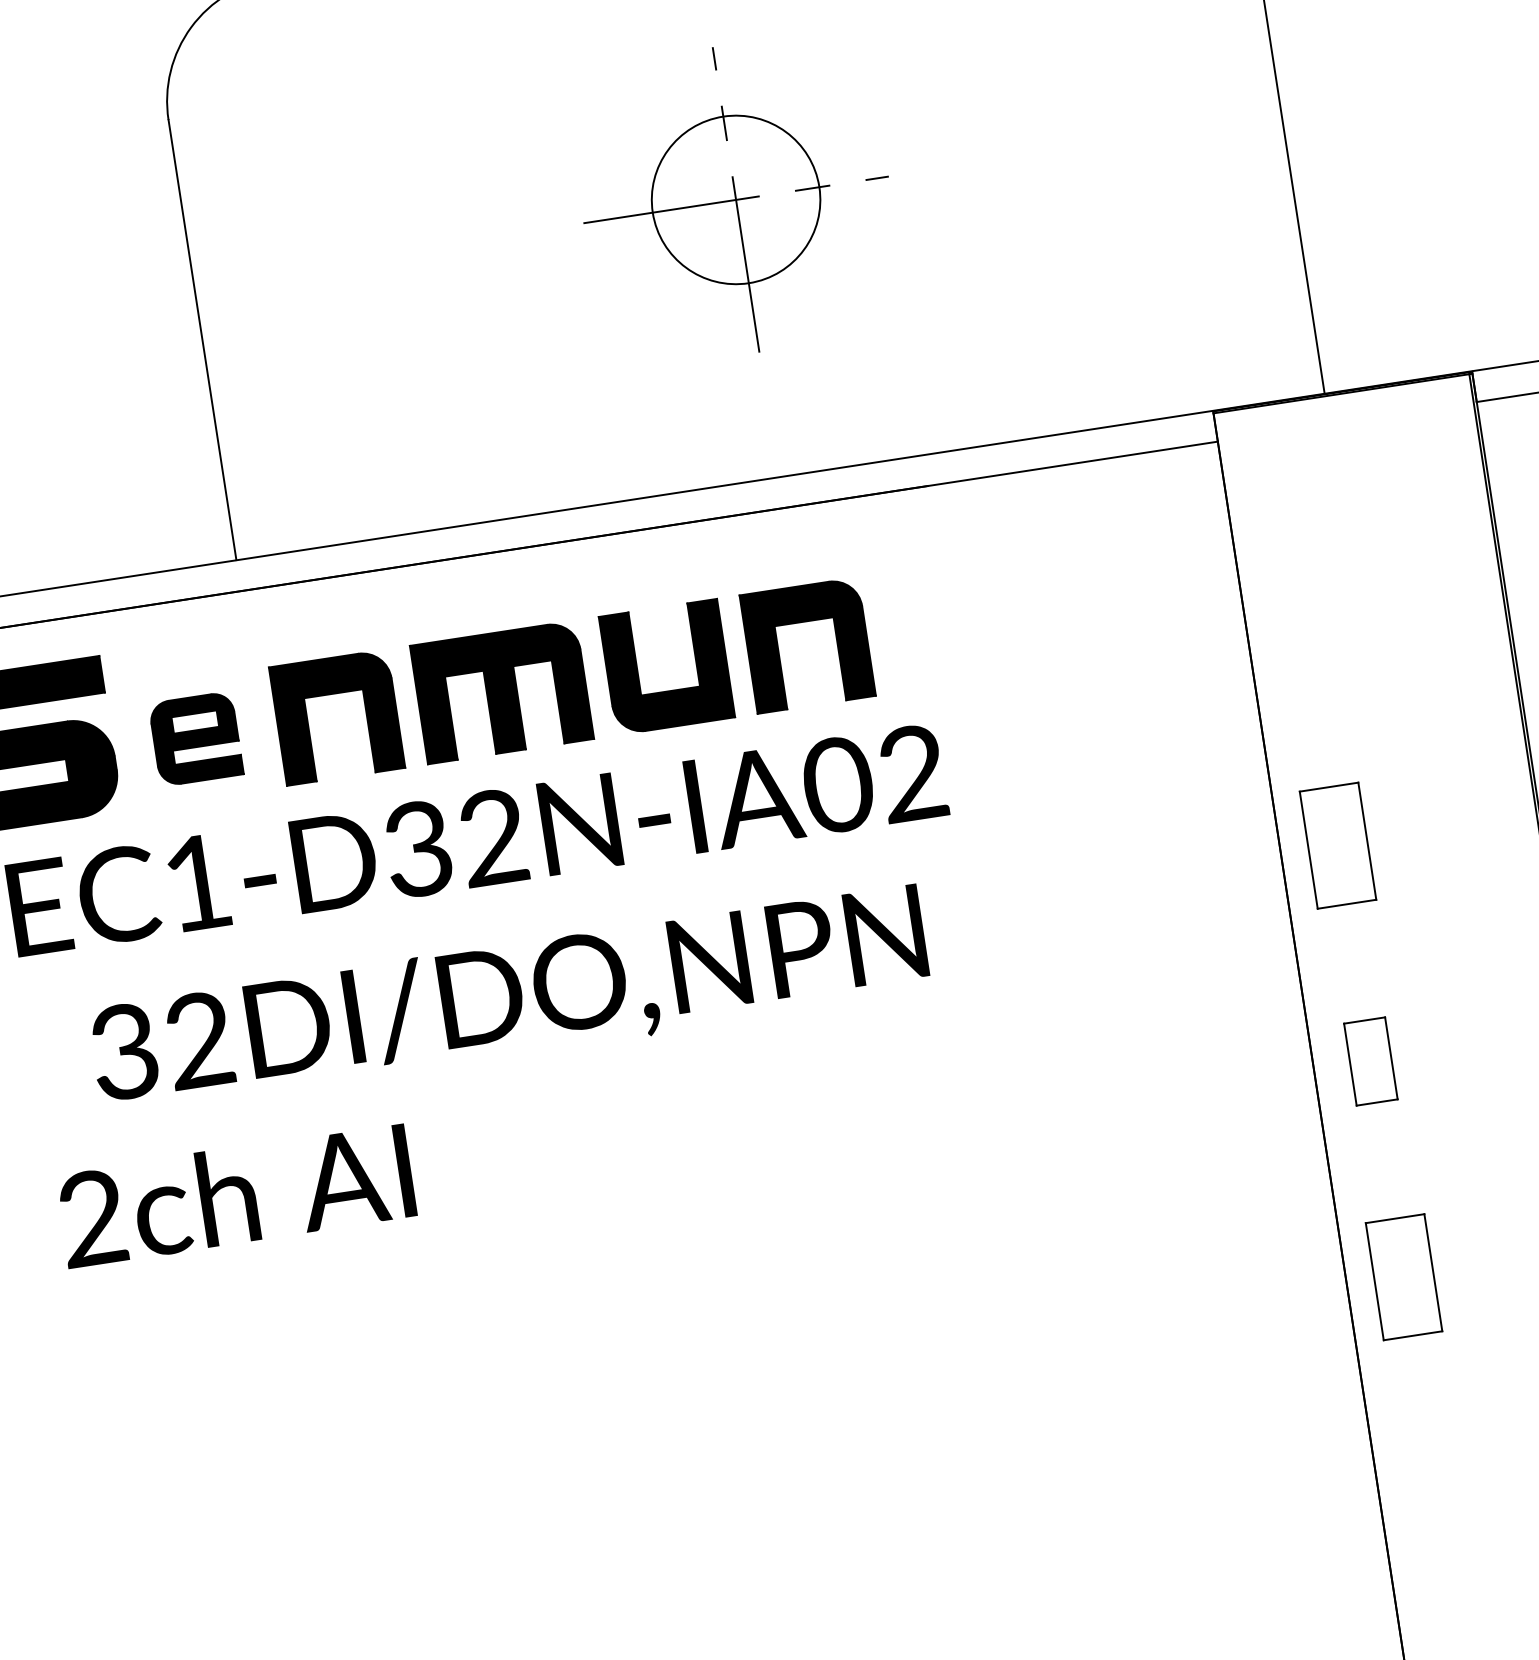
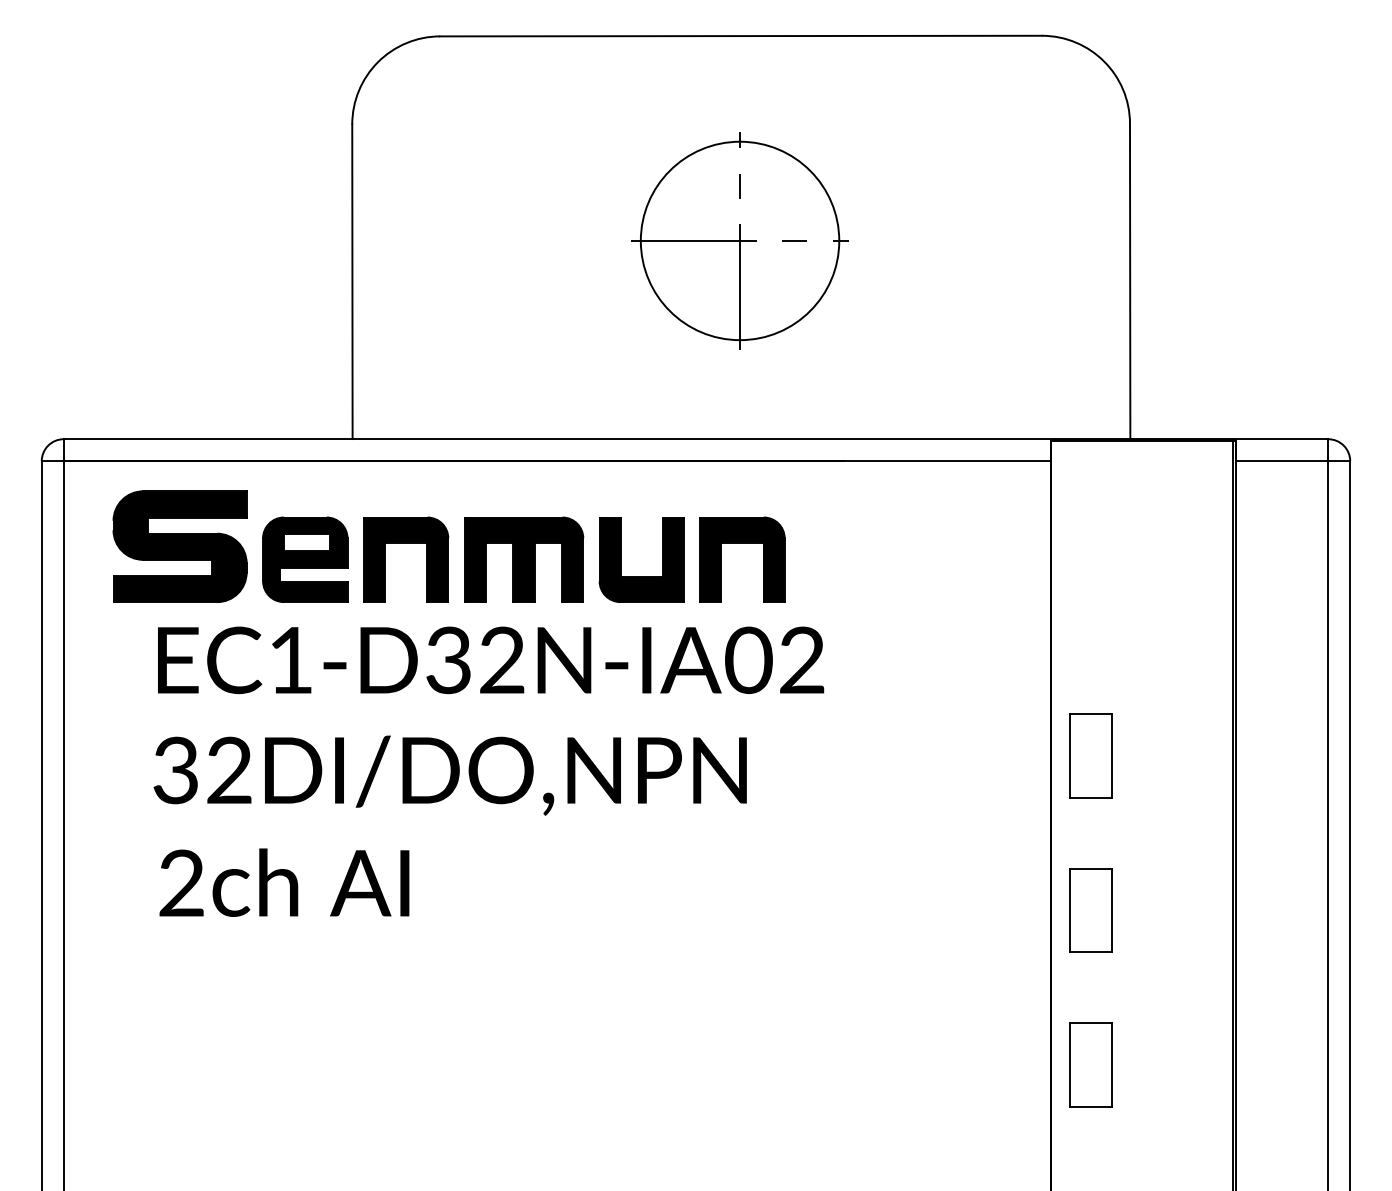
circle: (735, 199) -> (739, 240), size x1.67
part: (196, 738) -> (305, 559), size x1.43
text: (508, 1000) -> (449, 775), moved
part: (1369, 1061) -> (1090, 910), size x1.43

